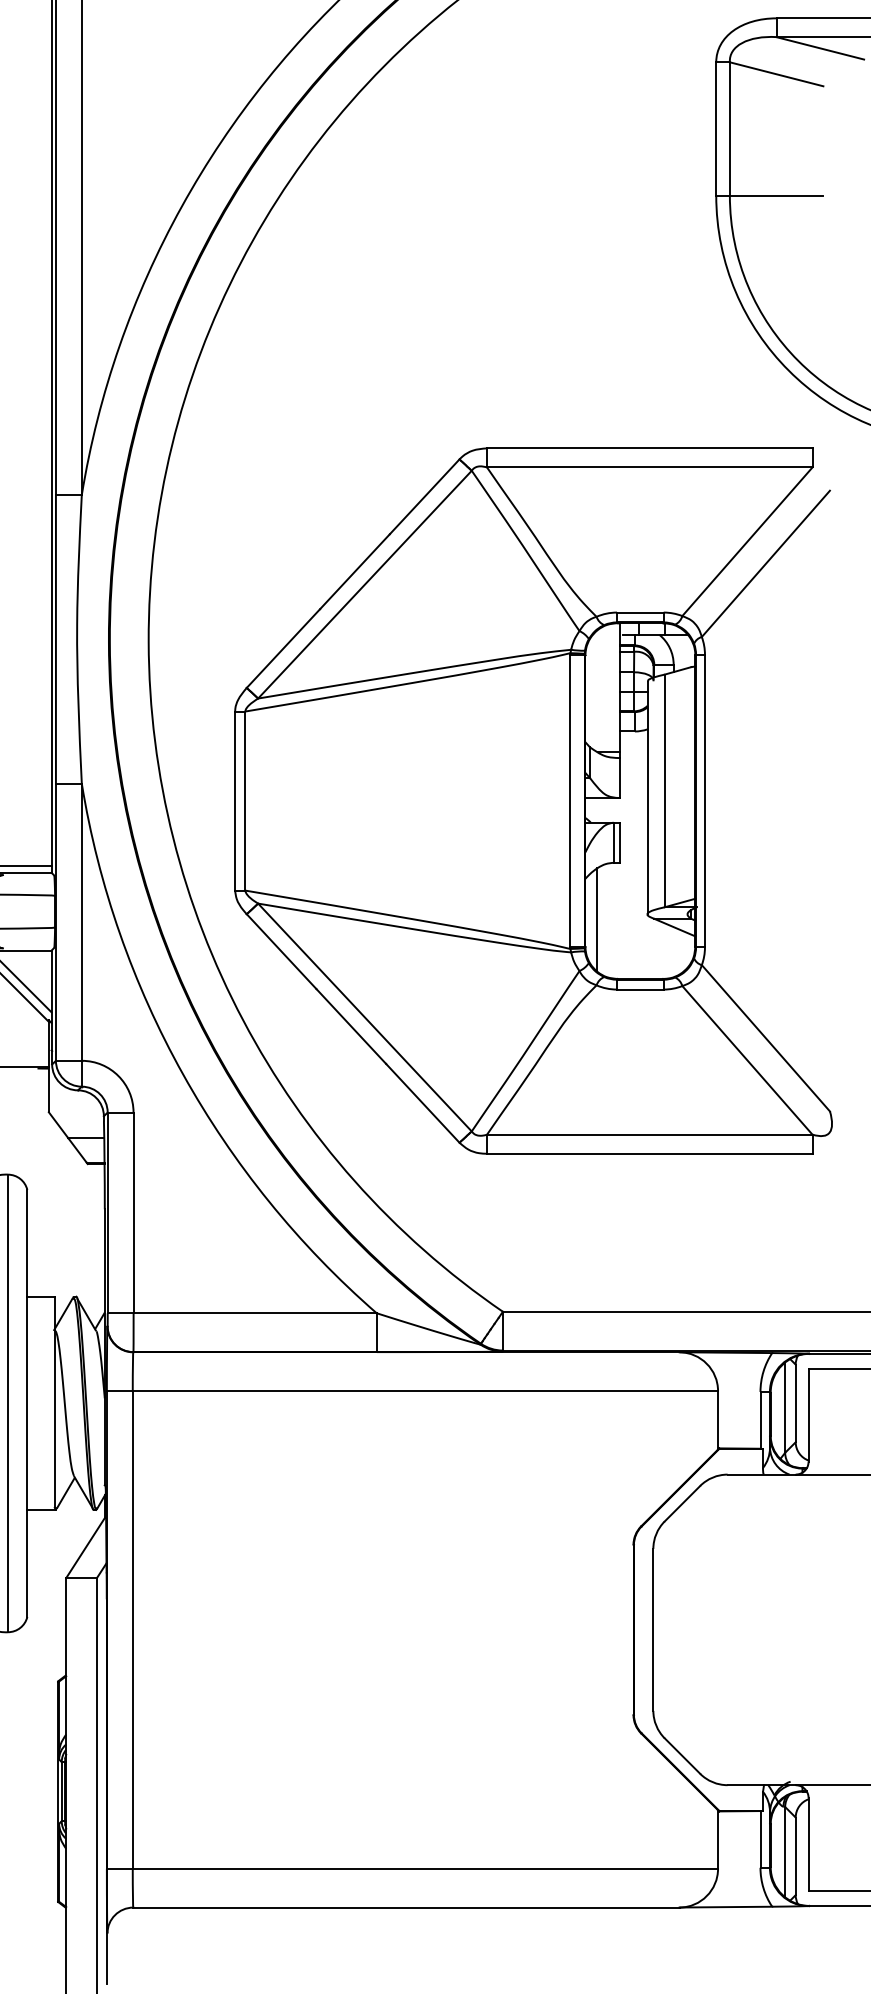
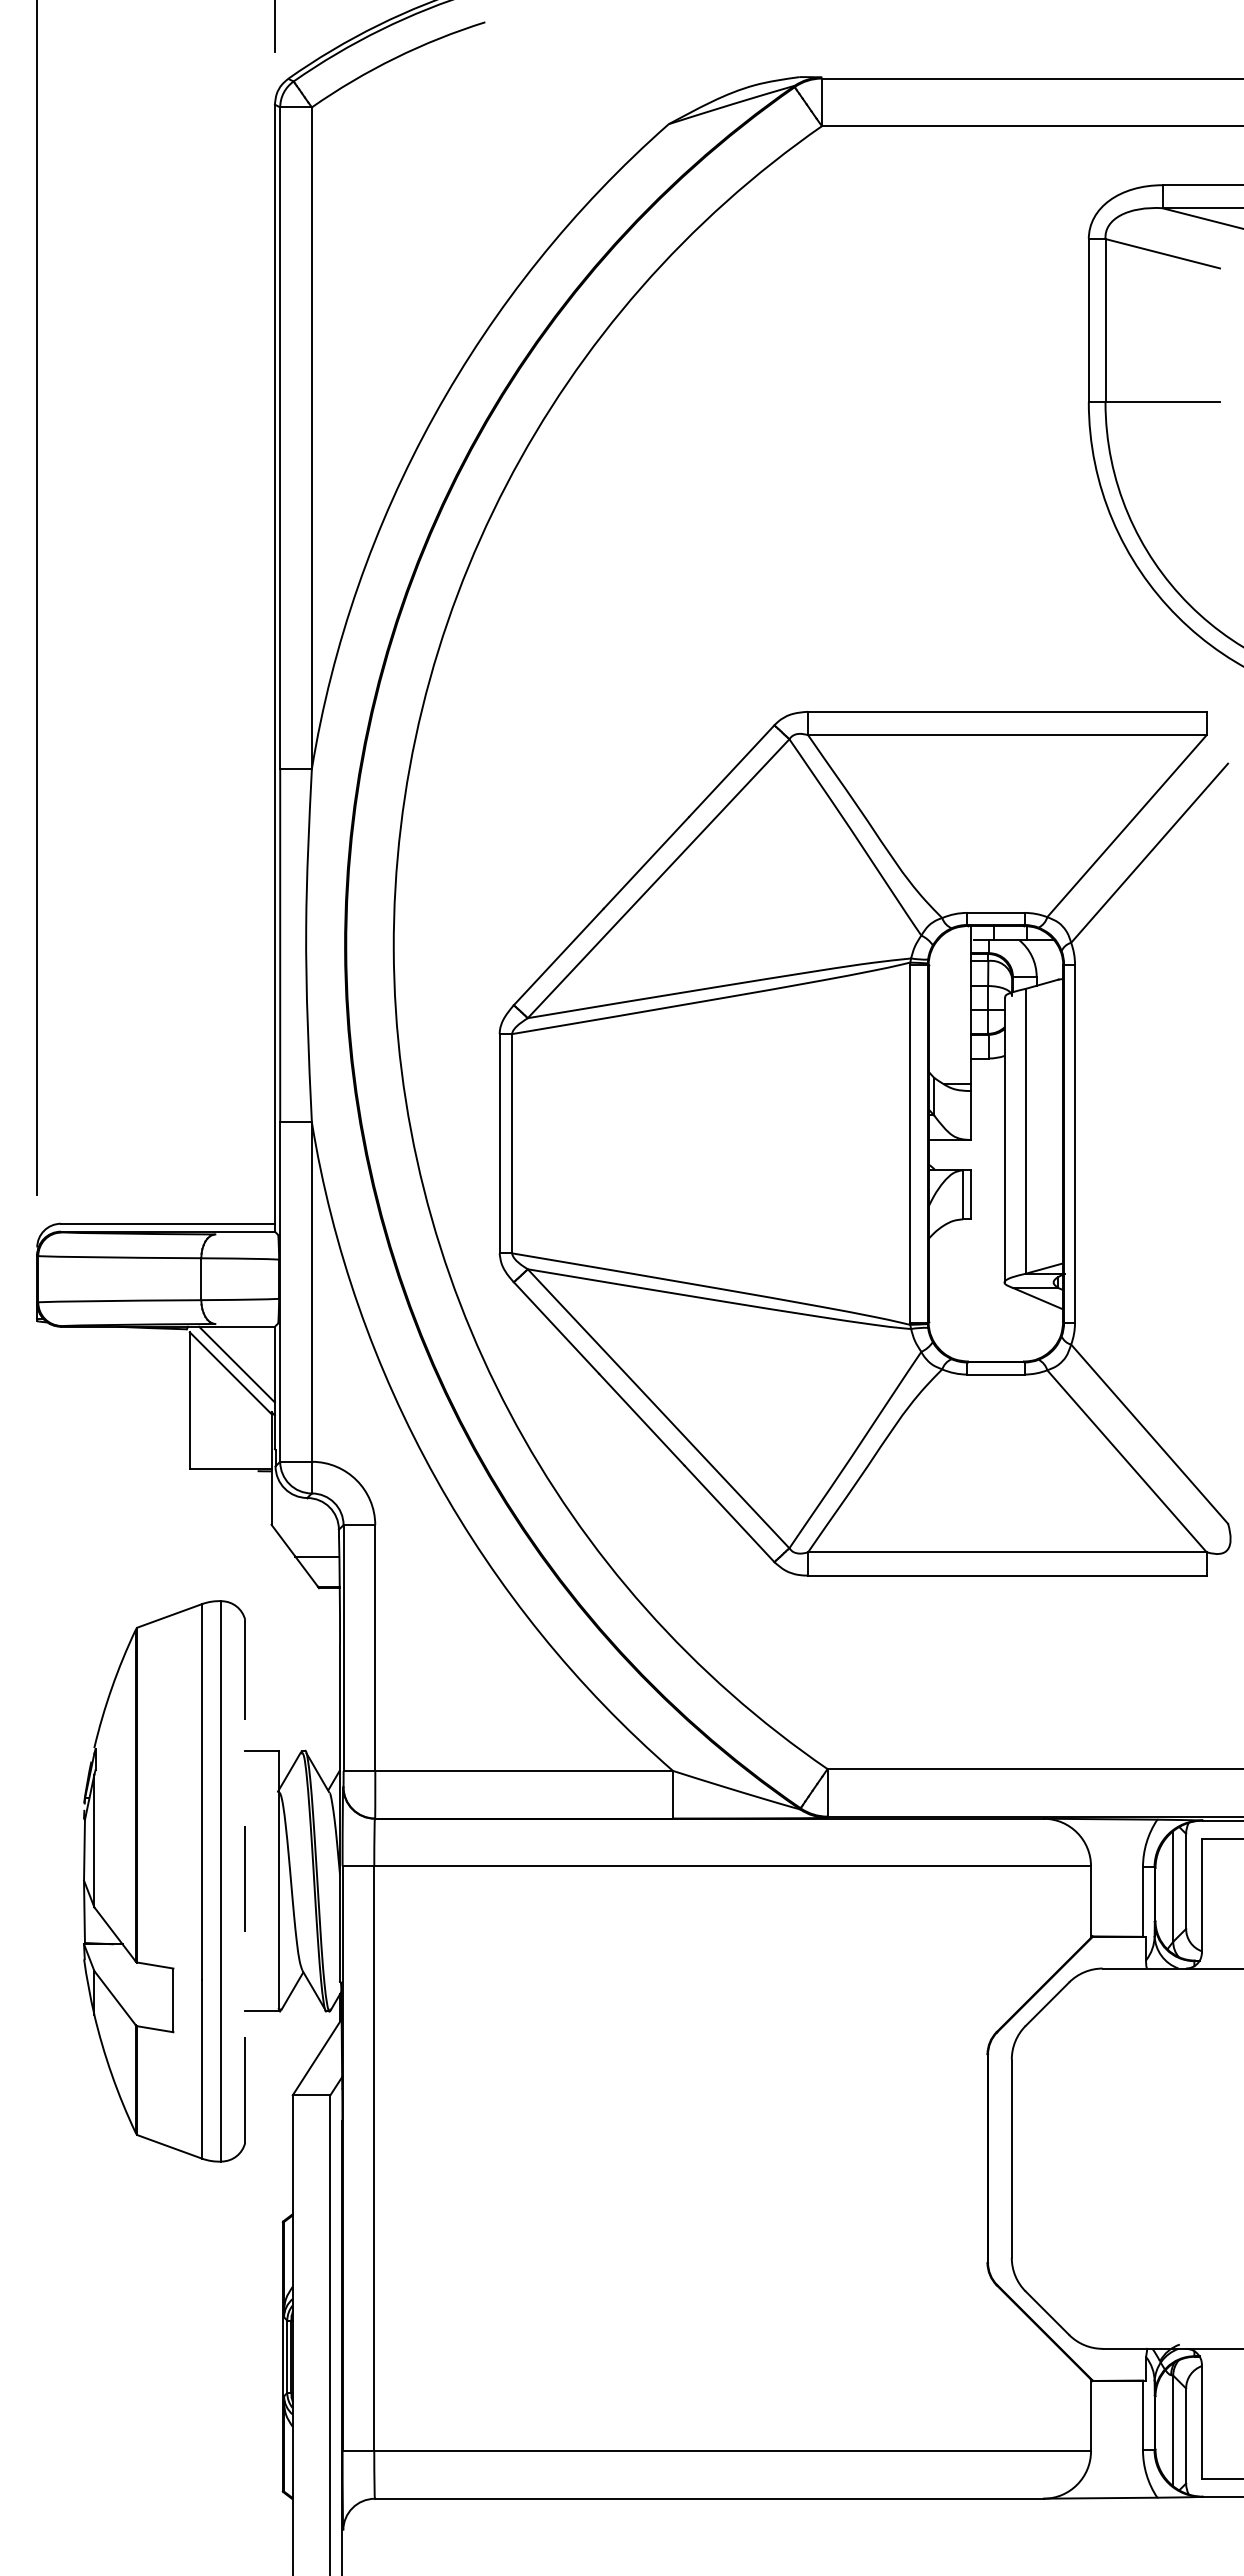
line: (597, 920) -> (943, 1289), removed
line: (27, 1402) -> (245, 1880), solid -> dashed

